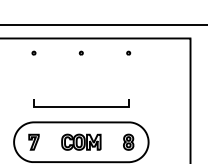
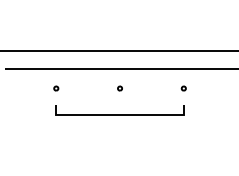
curve: (81, 106) -> (120, 114), moved

